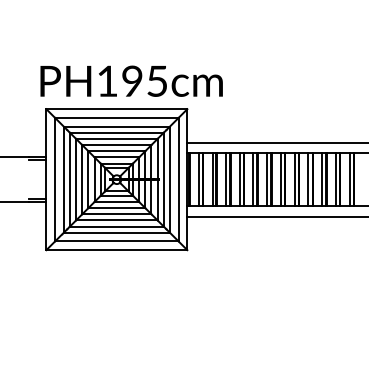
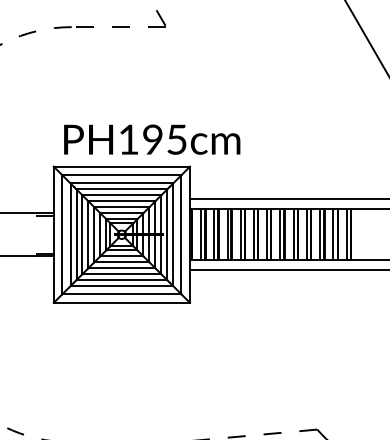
text: (131, 81) -> (152, 139), moved

